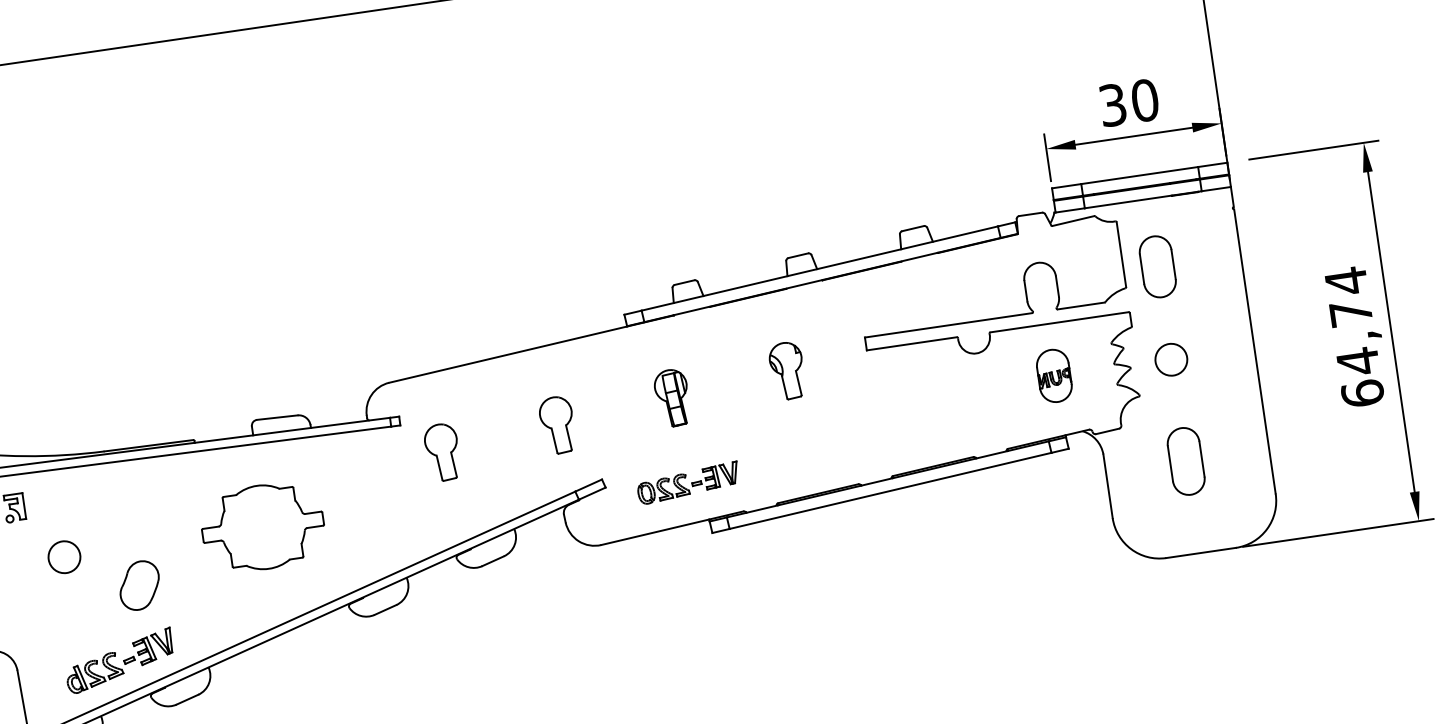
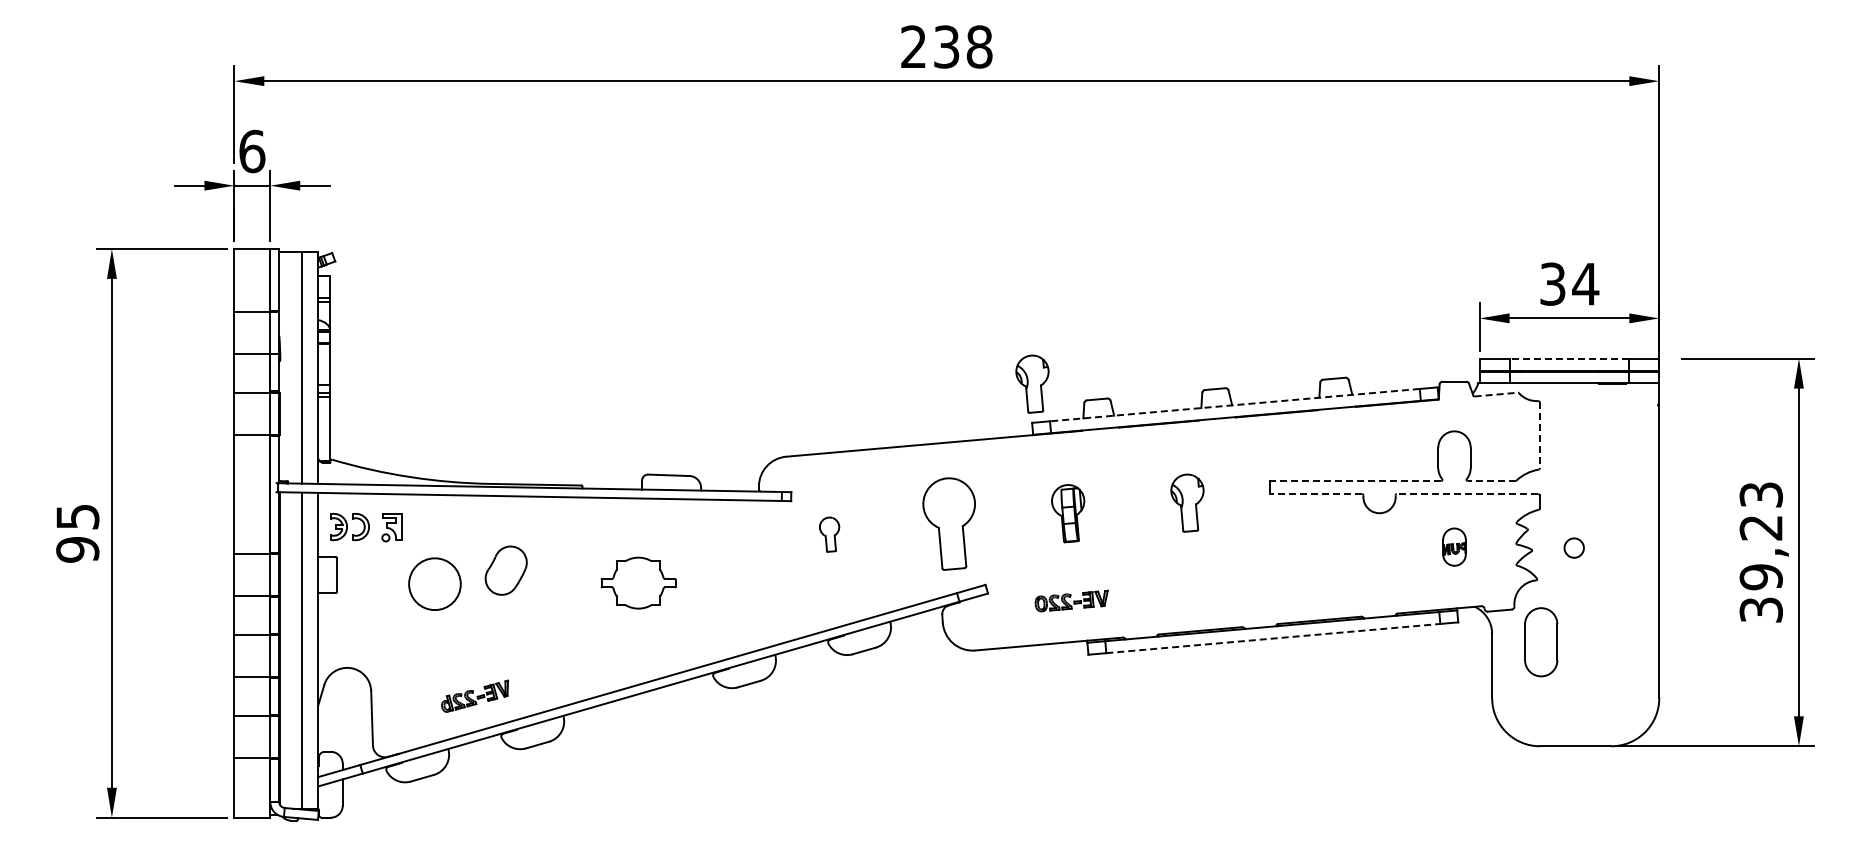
text: (1144, 99) -> (1585, 283), 30 -> 34
line: (1139, 175) -> (1569, 358), solid -> dashed
line: (1073, 220) -> (1496, 394), solid -> dashed
line: (1121, 254) -> (1539, 435), solid -> dashed
part: (1158, 266) -> (1574, 452), removed
line: (819, 268) -> (1234, 405), solid -> dashed
part: (619, 276) -> (1032, 383), added
line: (1080, 305) -> (1491, 480), solid -> dashed
line: (1059, 322) -> (1467, 494), solid -> dashed
line: (948, 324) -> (1355, 480), solid -> dashed
text: (1353, 336) -> (1760, 551), 64,74 -> 39,23
line: (911, 344) -> (1315, 494), solid -> dashed
circle: (1171, 359) -> (1574, 547), size x0.6
part: (1054, 375) -> (1454, 546), size x0.7
part: (557, 424) -> (948, 523), size x1.6
part: (442, 452) -> (829, 534), size x0.6
part: (1186, 461) -> (1541, 642), moved
part: (688, 482) -> (1071, 600), size x0.7
line: (890, 490) -> (1273, 638), solid -> dashed
part: (262, 526) -> (638, 582), size x0.6
circle: (64, 557) -> (434, 584), size x1.6
part: (138, 585) -> (505, 570), moved
part: (119, 661) -> (474, 696), size x0.6

